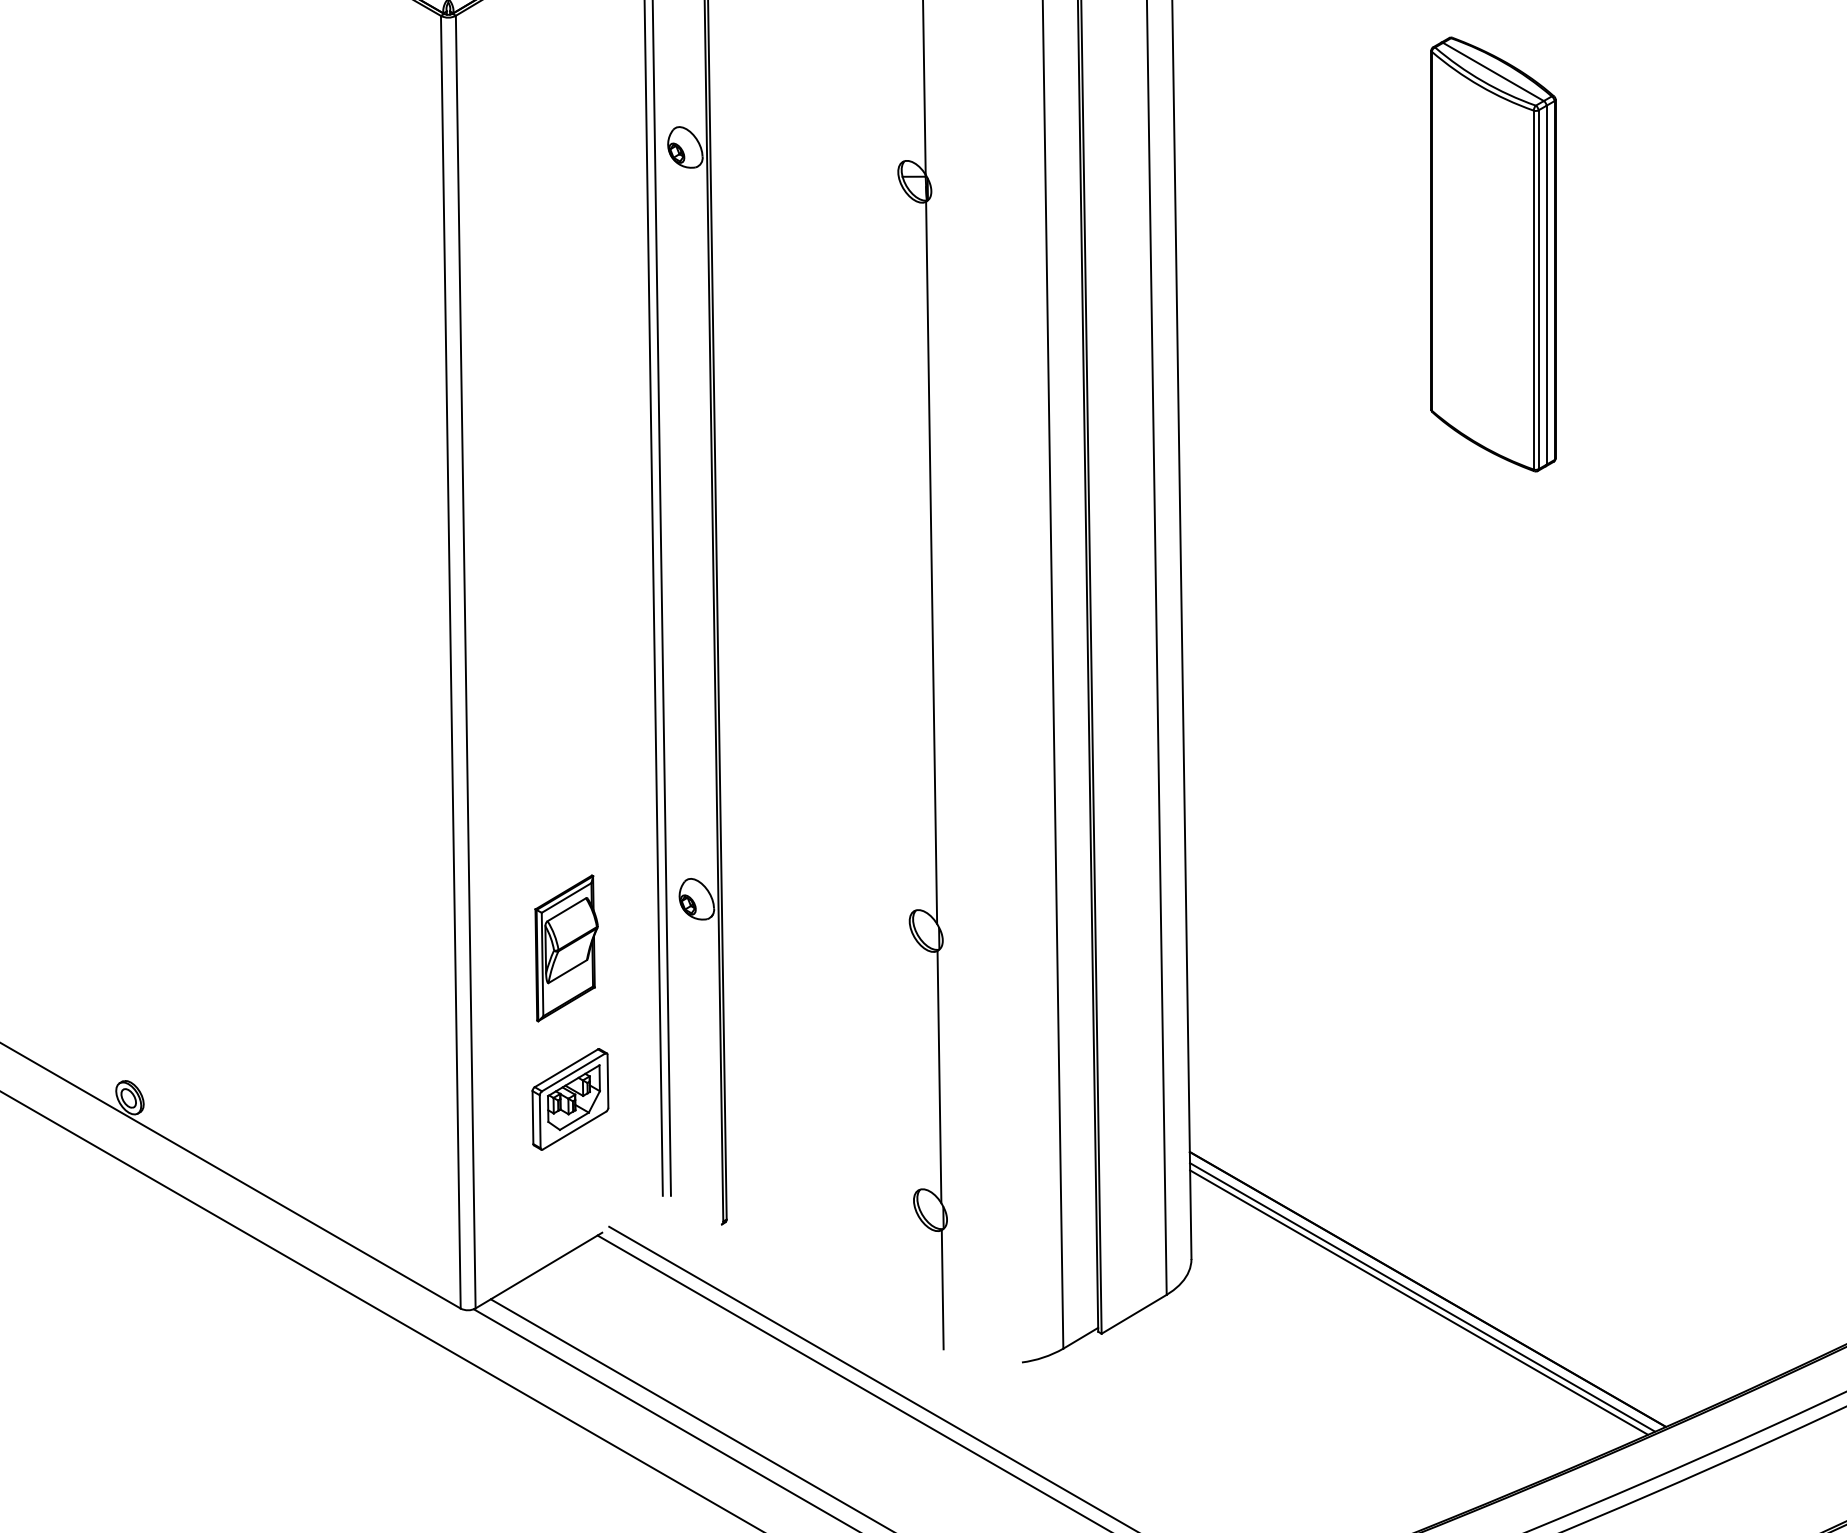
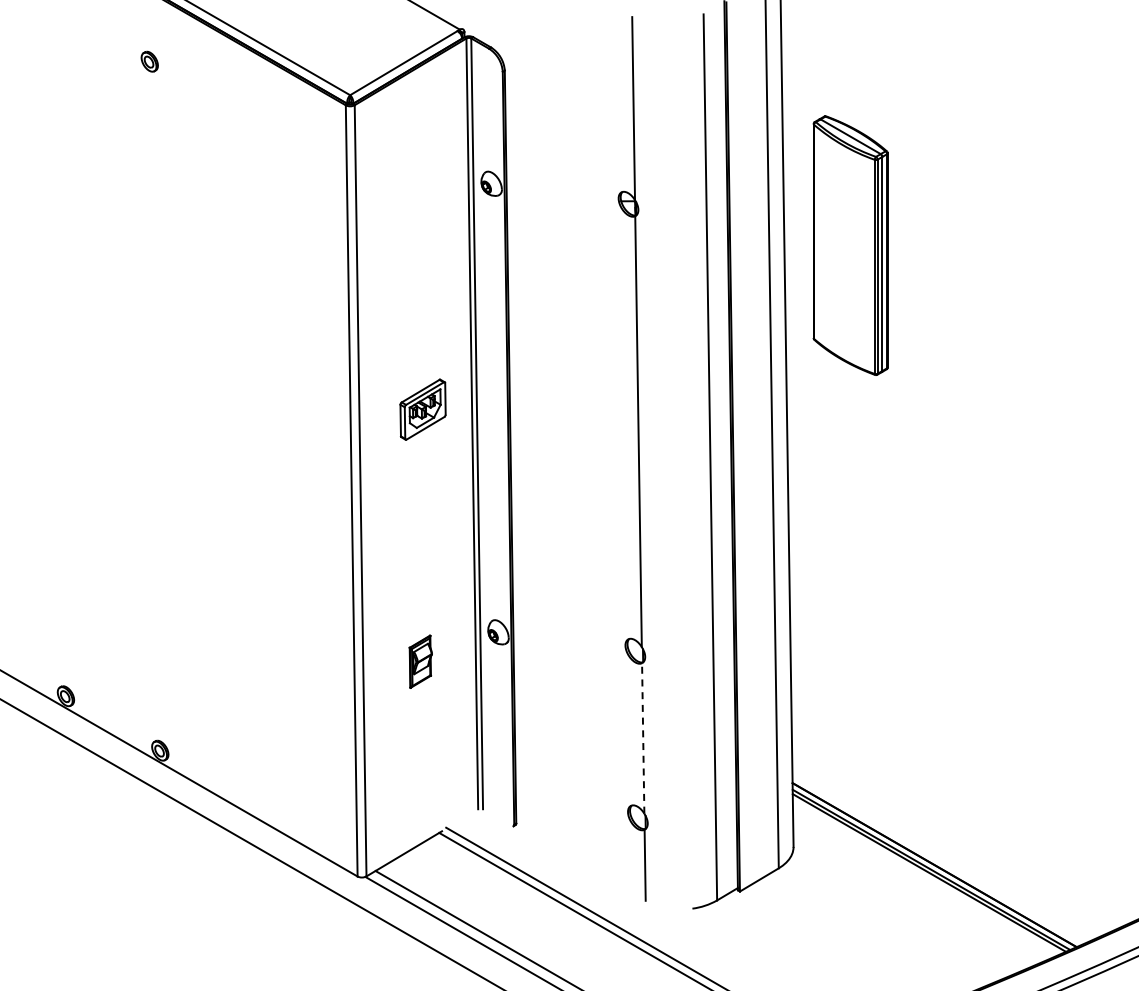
part: (1493, 254) -> (850, 245), moved
part: (566, 948) -> (420, 661), size x0.6
line: (939, 1075) -> (643, 737), solid -> dashed
part: (569, 1099) -> (422, 409), moved

